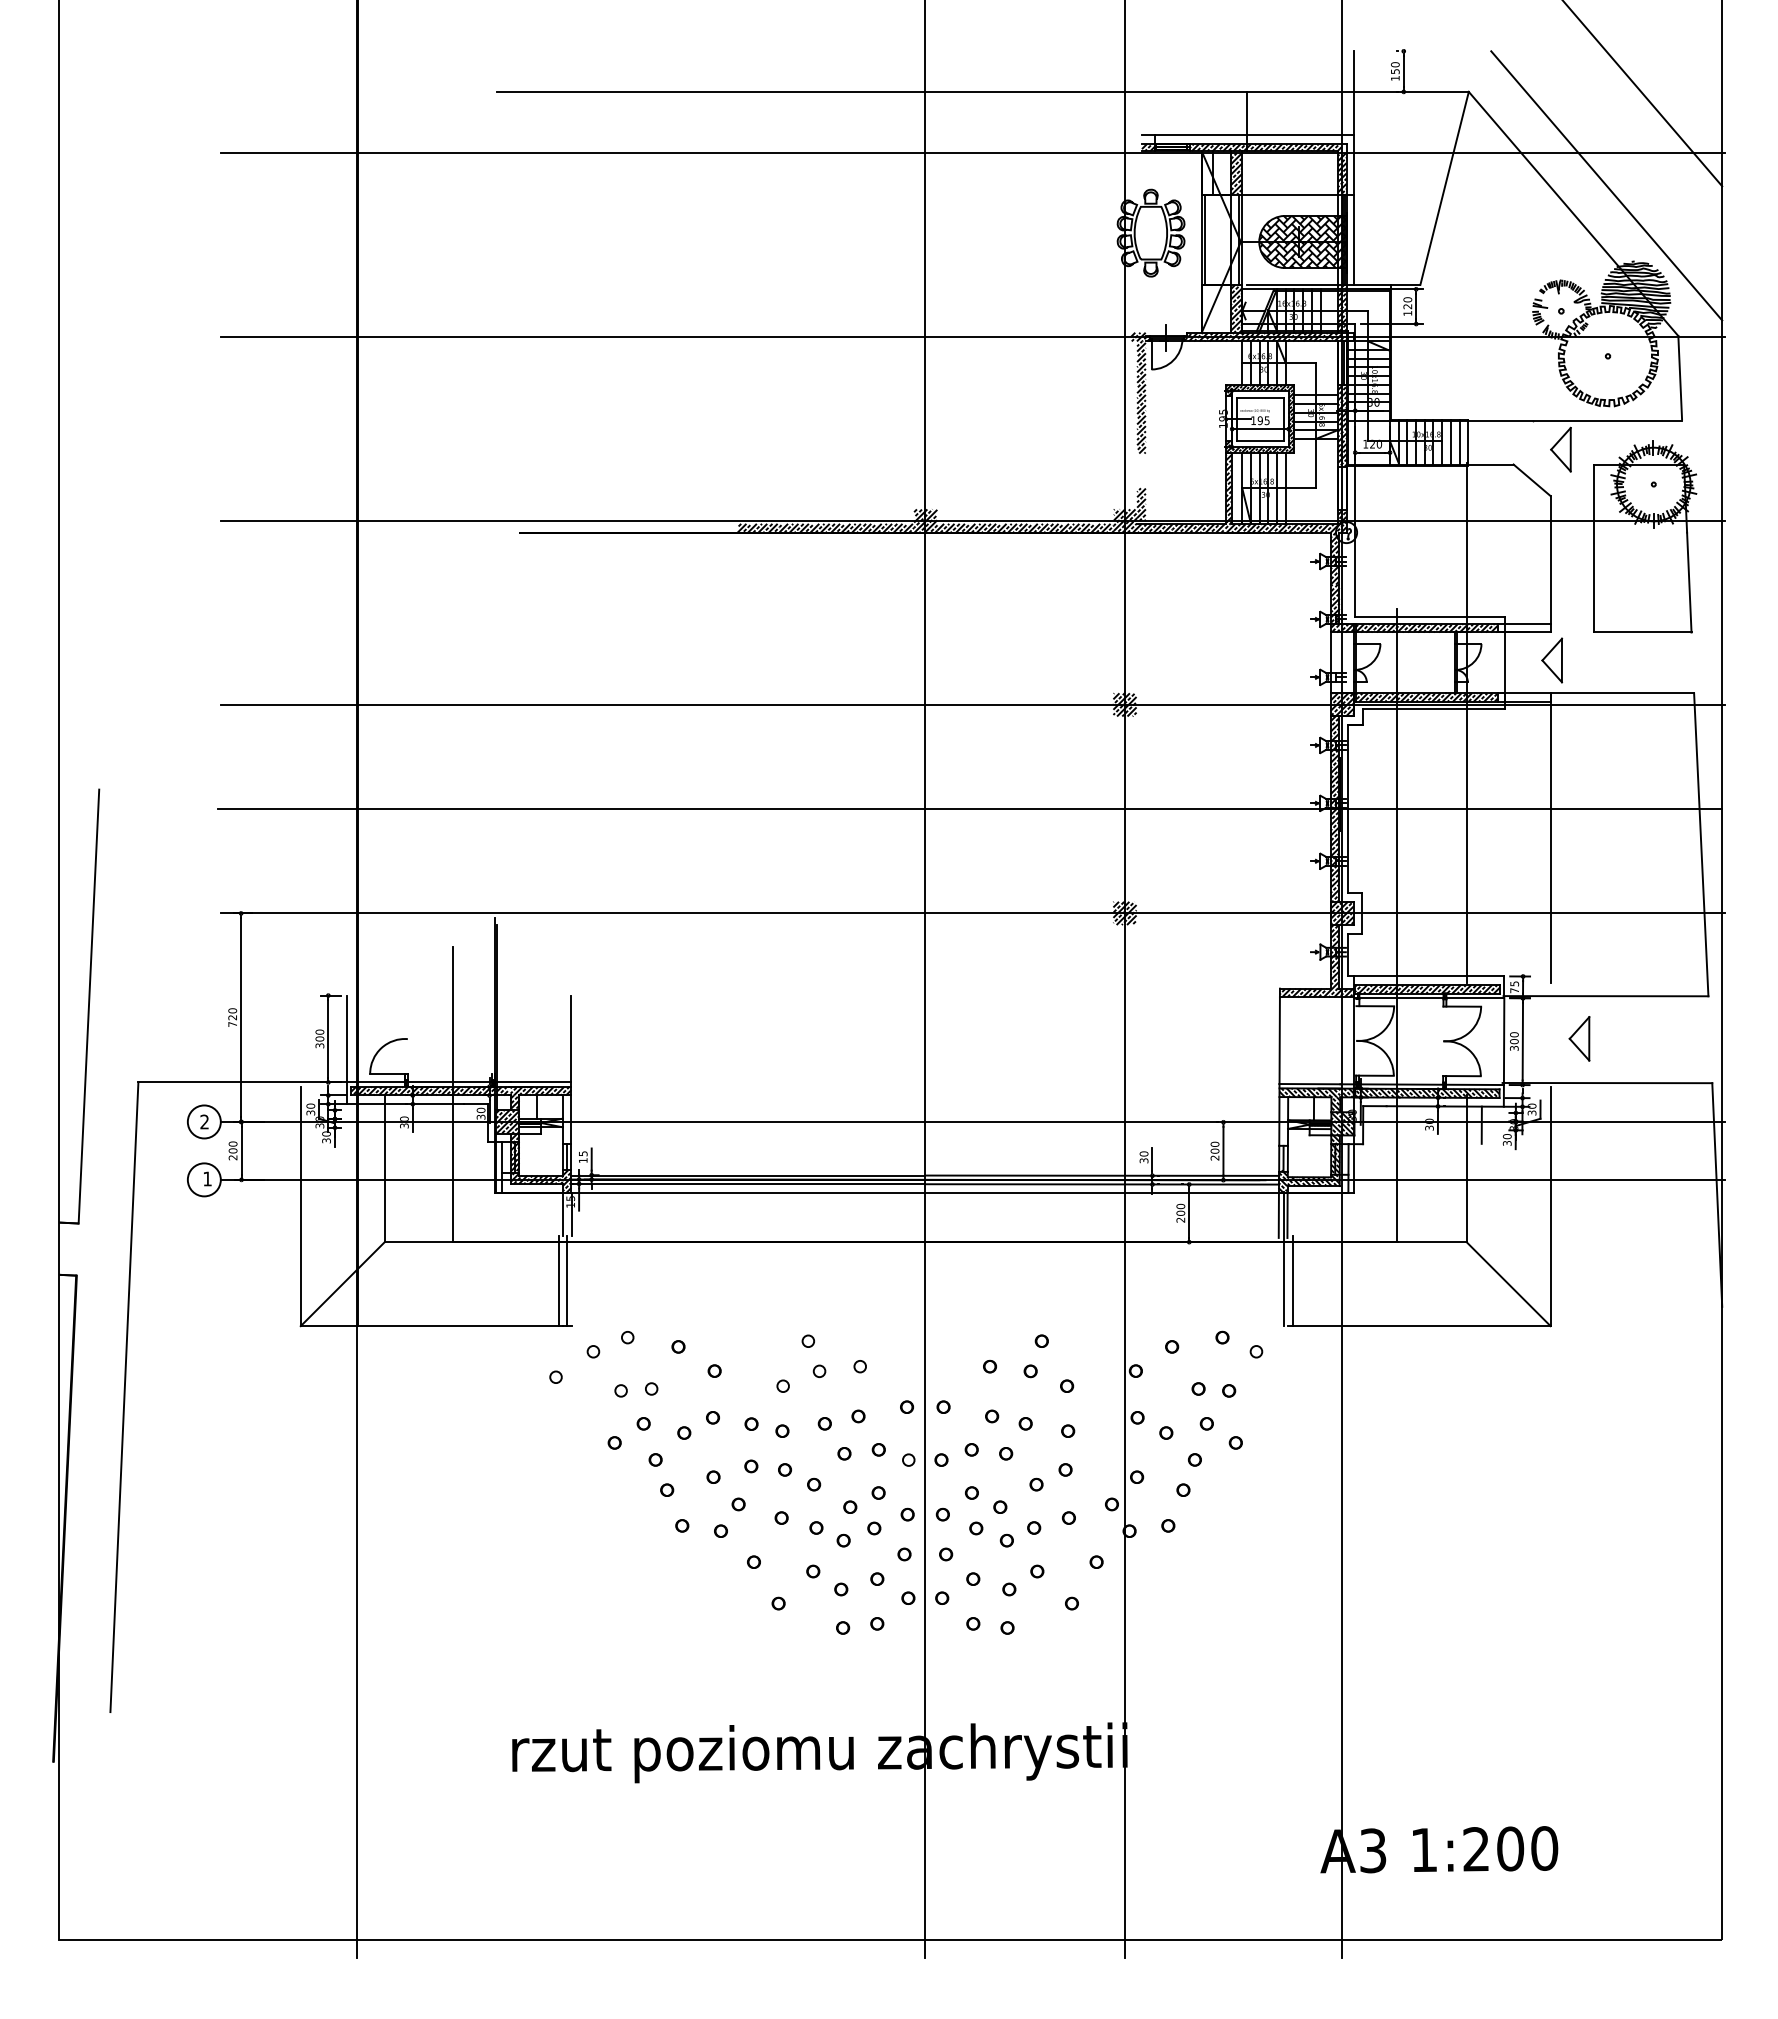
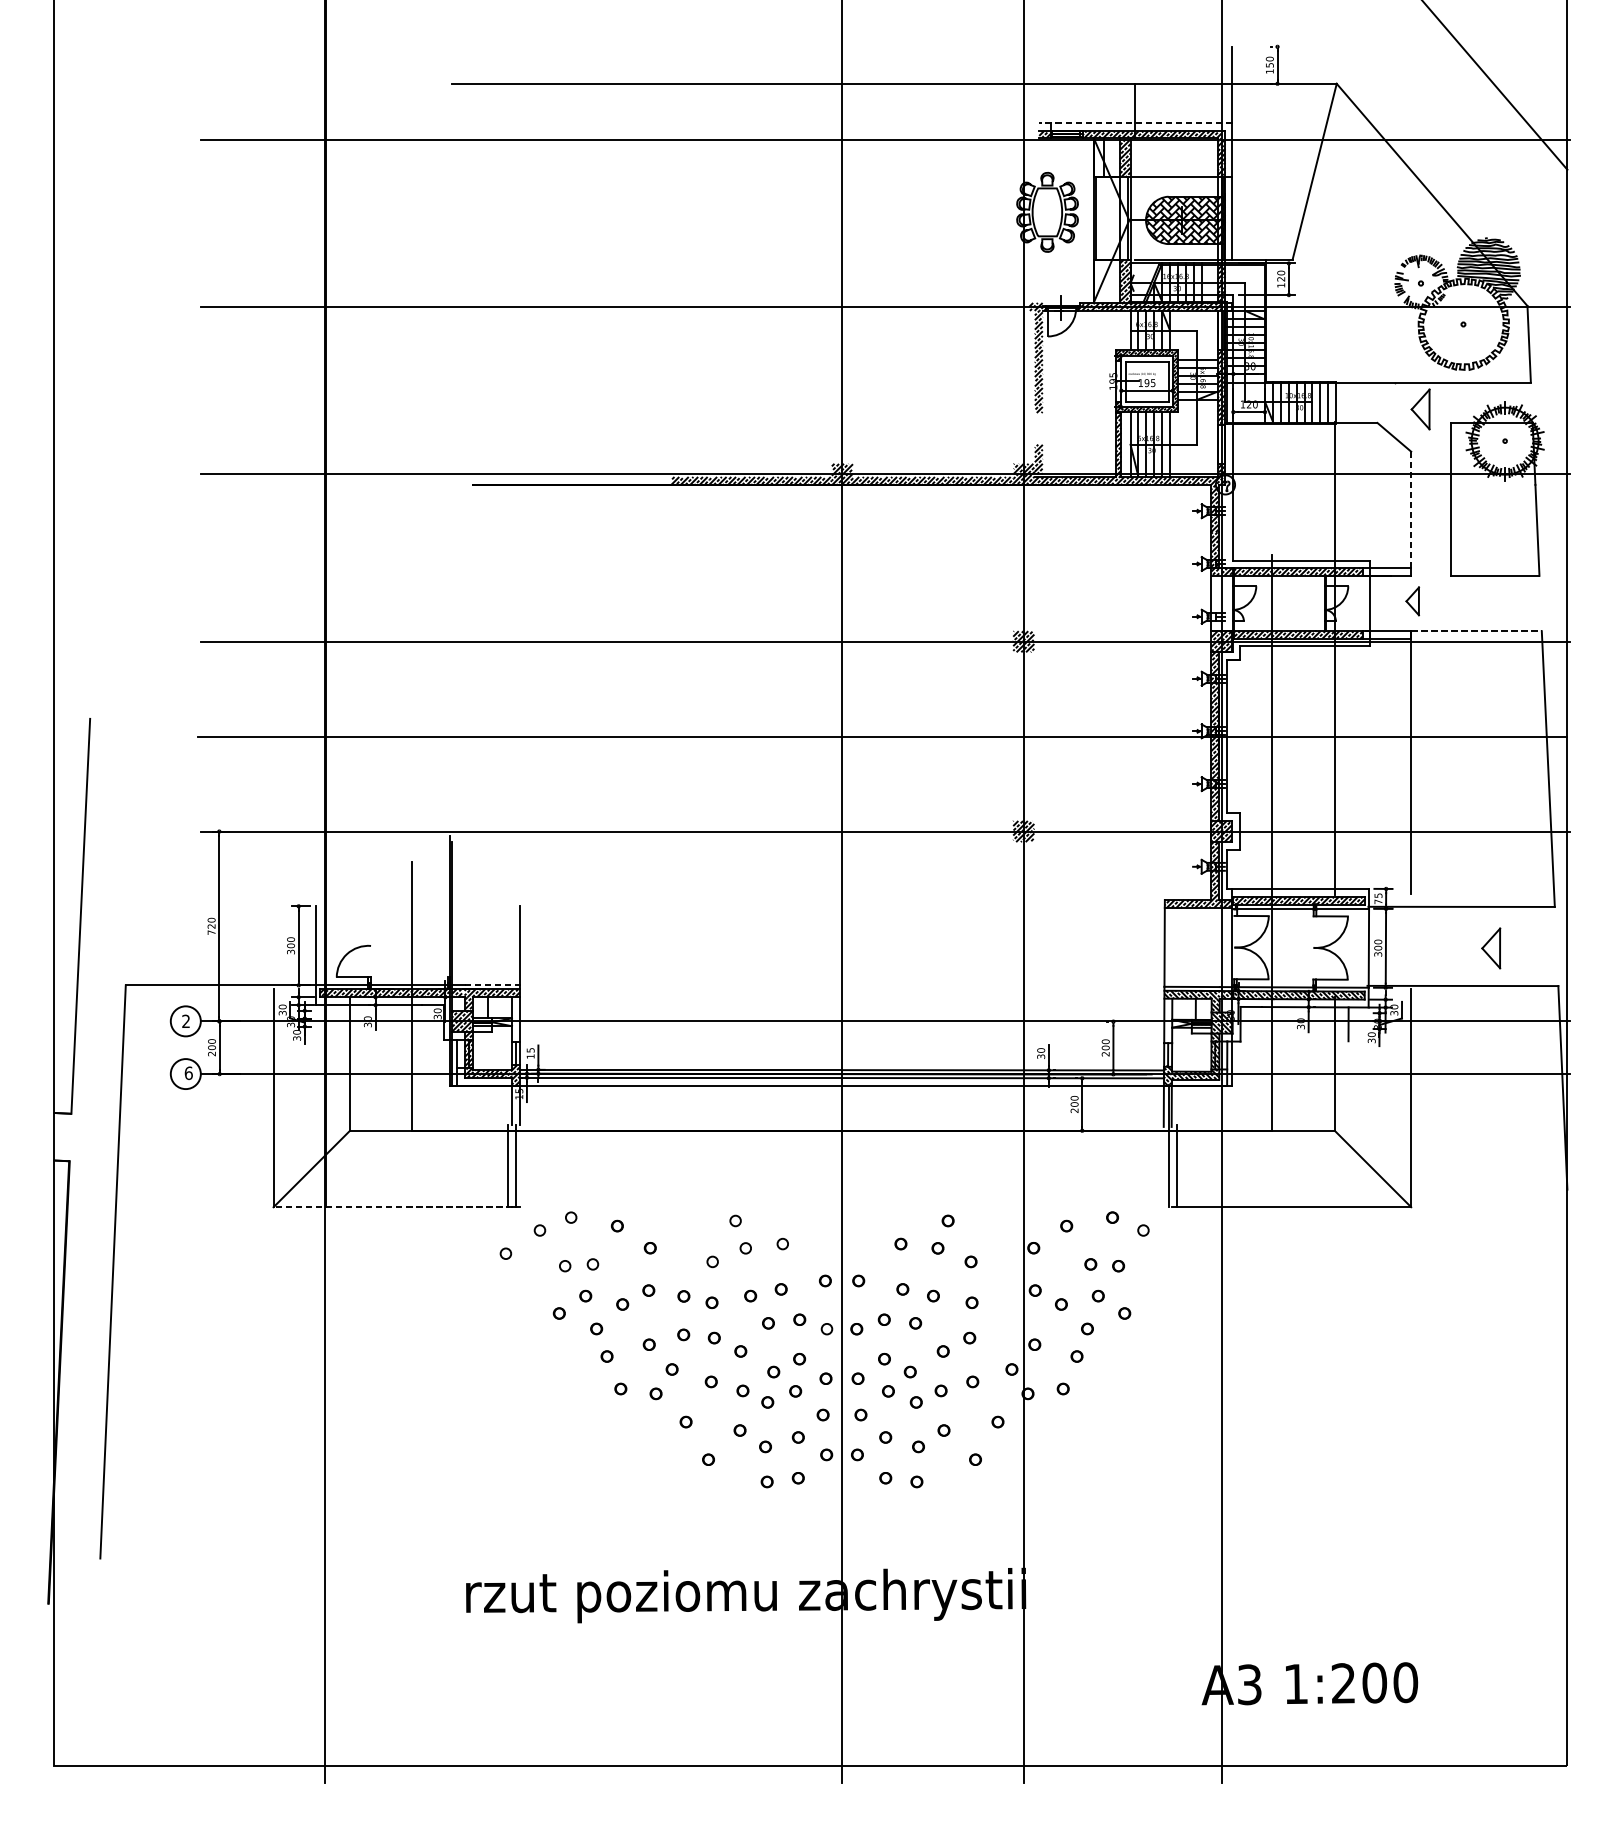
line: (1247, 135) -> (1135, 123), solid -> dashed
line: (1606, 185) -> (1462, 168), removed
line: (1550, 559) -> (1411, 509), solid -> dashed
part: (1552, 660) -> (1412, 601), size x0.7
line: (1622, 693) -> (1476, 631), solid -> dashed
part: (1579, 1038) -> (1491, 948), moved
line: (541, 1082) -> (492, 985), solid -> dashed
text: (207, 1178) -> (188, 1072), 1 -> 6
line: (431, 1326) -> (392, 1207), solid -> dashed

